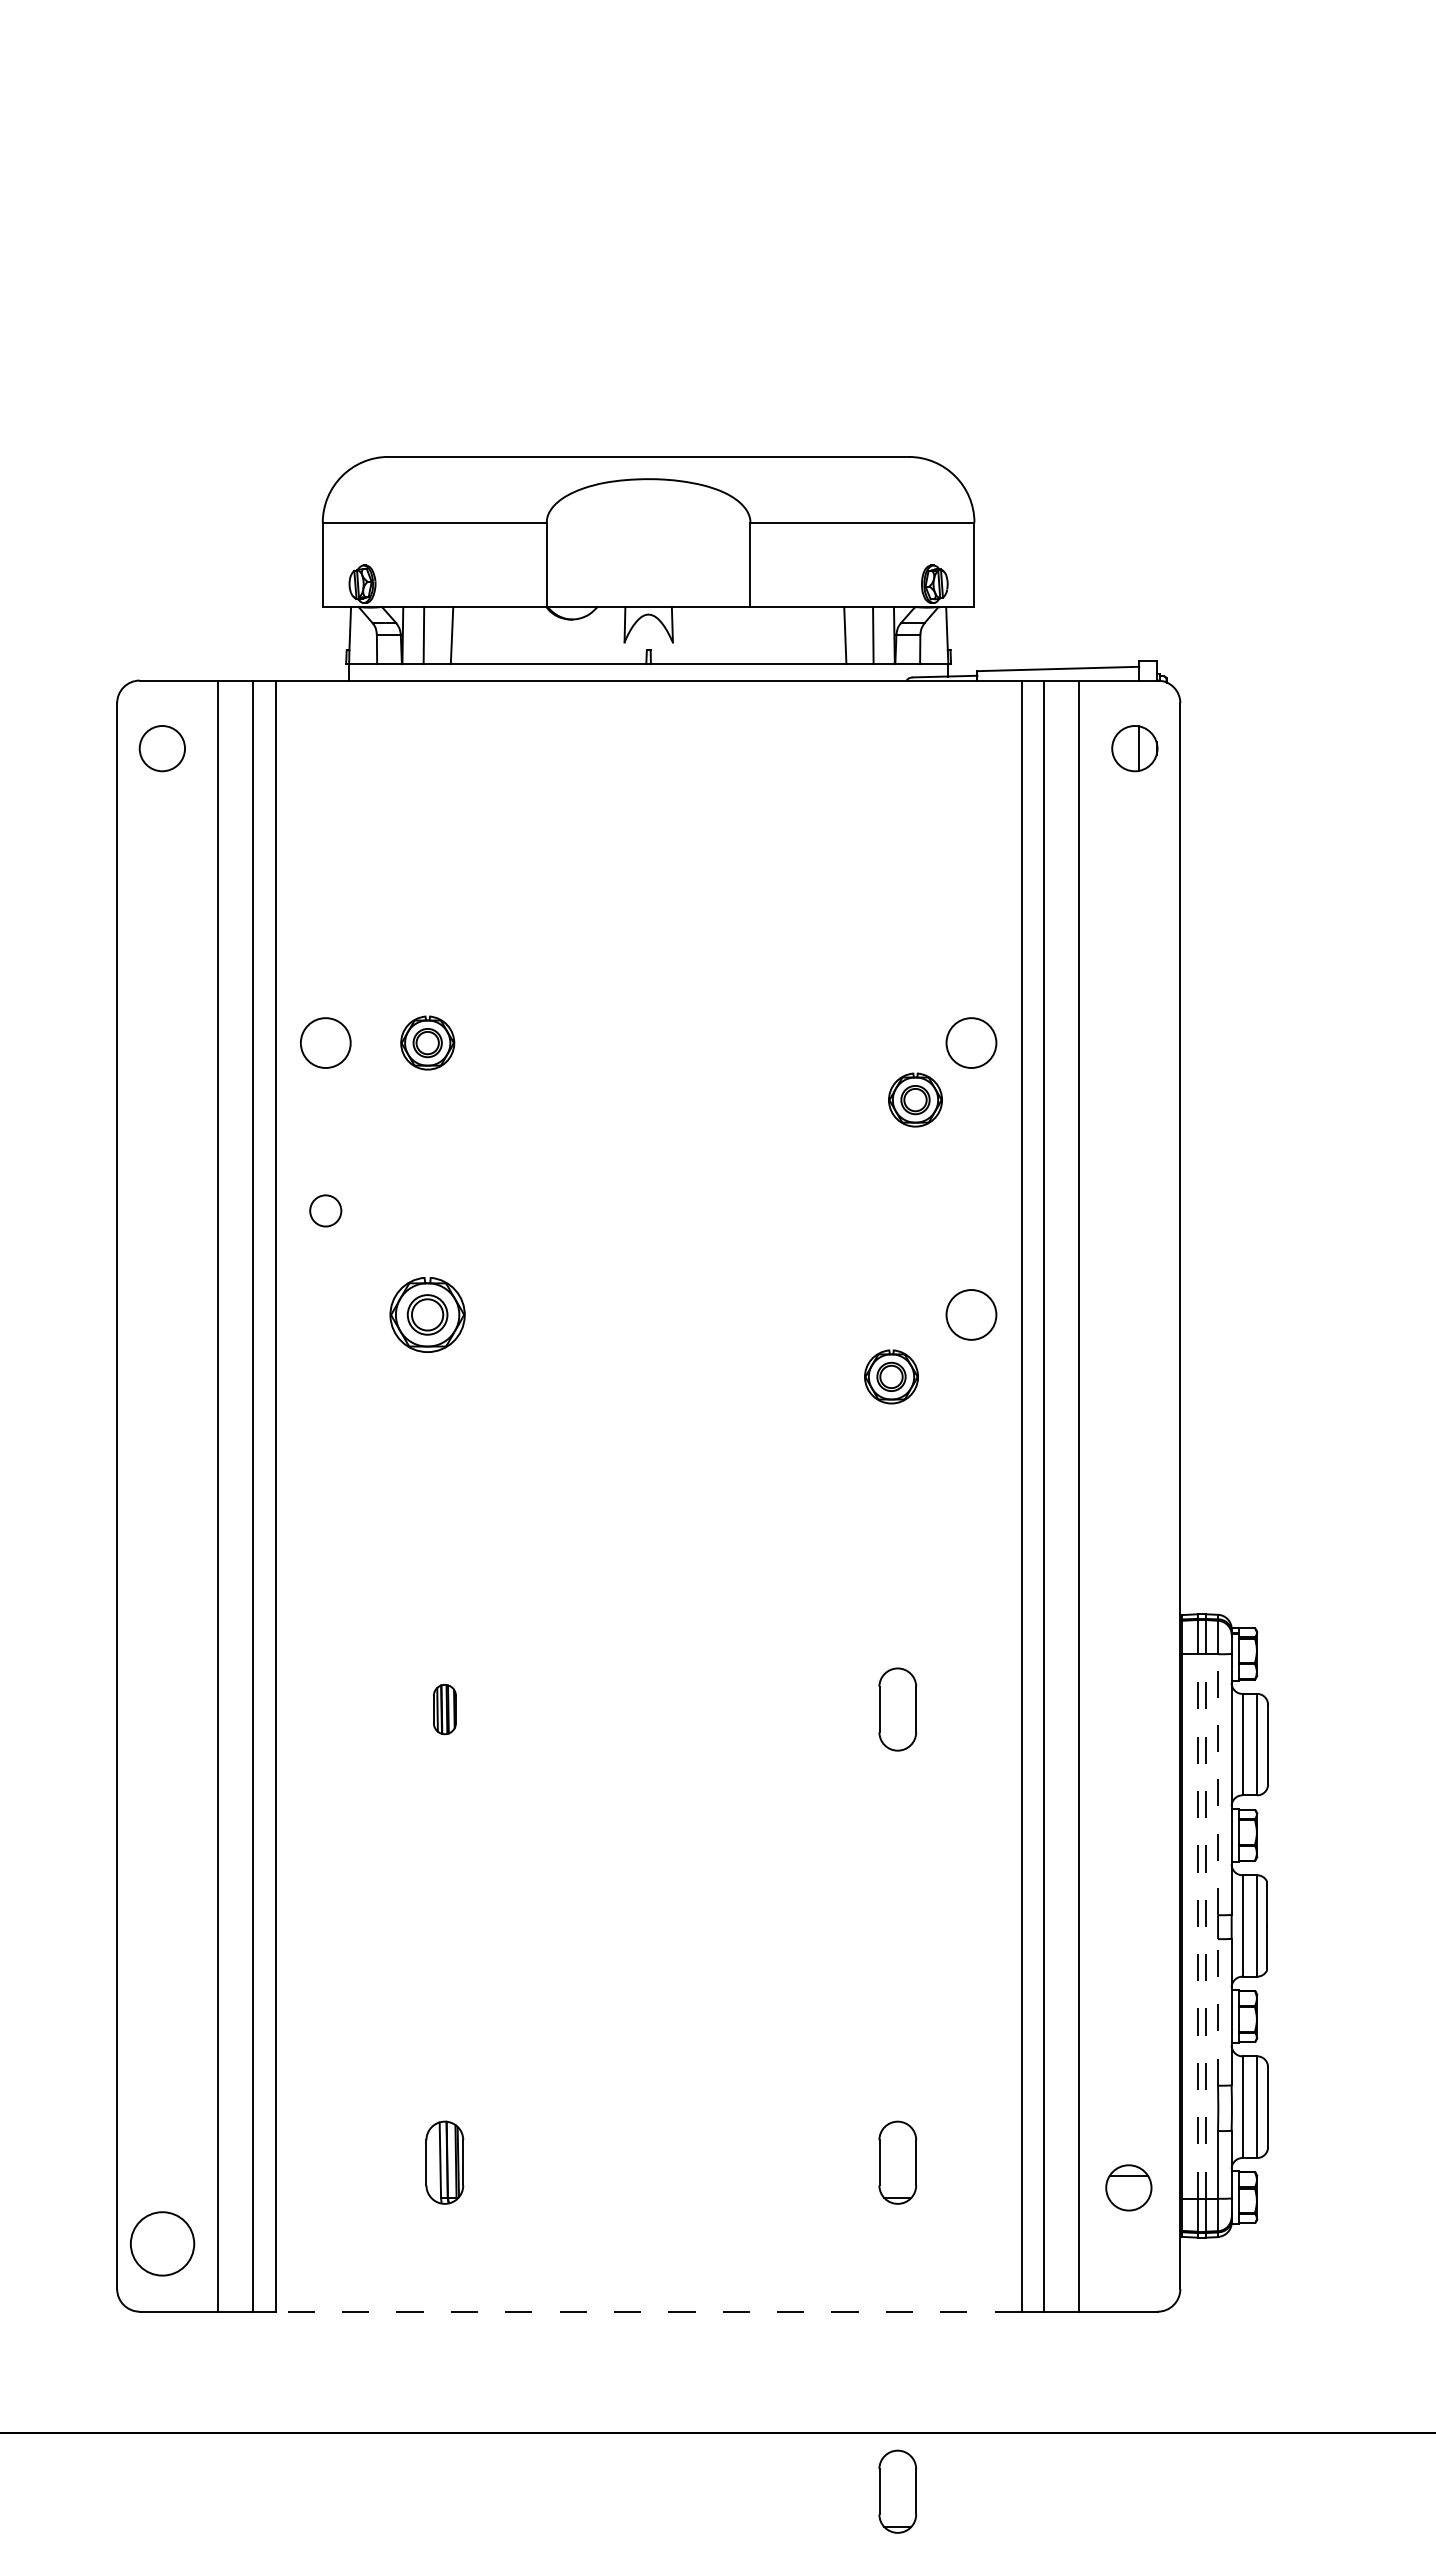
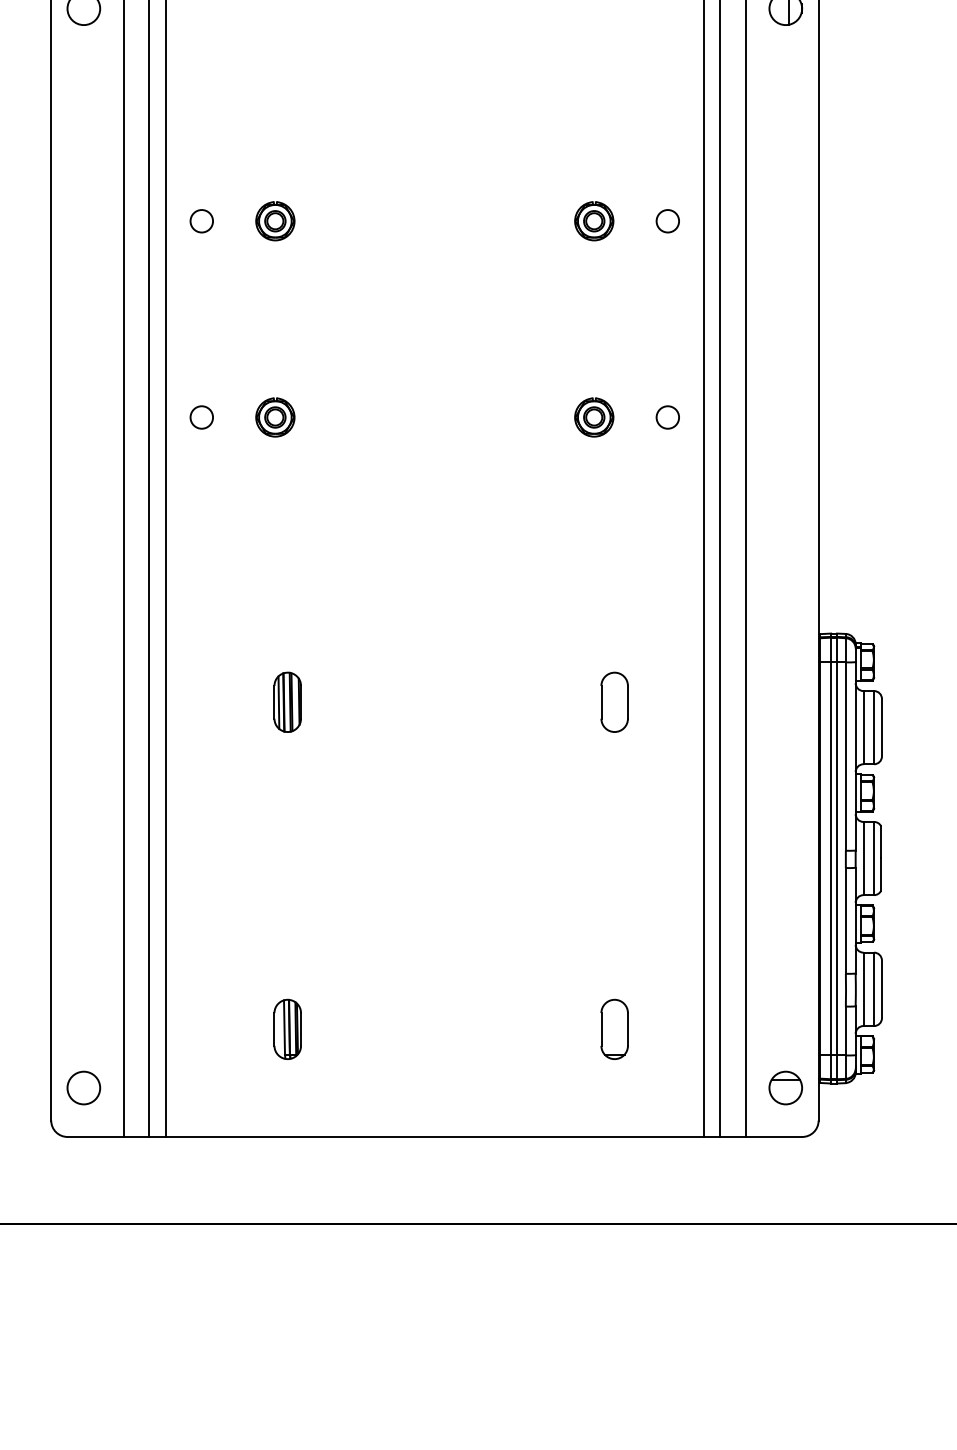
circle: (325, 1042) -> (201, 220), size x0.62
circle: (971, 1042) -> (667, 220), size x0.62
part: (915, 1099) -> (594, 220), moved
circle: (325, 1210) -> (201, 417), moved
part: (427, 1314) -> (275, 417), size x0.71
circle: (971, 1314) -> (667, 417), size x0.62
part: (891, 1376) -> (594, 417), moved
part: (444, 1709) -> (287, 702), size x1.67
line: (1218, 1784) -> (846, 756), dashed -> solid
line: (1197, 1926) -> (831, 858), dashed -> solid
line: (1205, 1926) -> (836, 858), dashed -> solid
line: (1218, 2011) -> (846, 920), dashed -> solid
part: (1128, 2187) -> (785, 1087), moved
circle: (161, 2243) -> (83, 1087), size x0.71
line: (648, 2311) -> (434, 1136), dashed -> solid
part: (897, 2491) -> (614, 1266), removed

